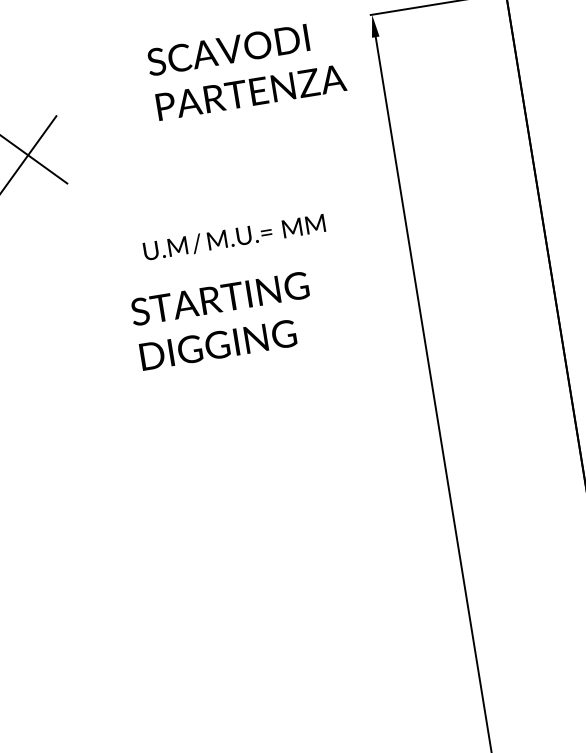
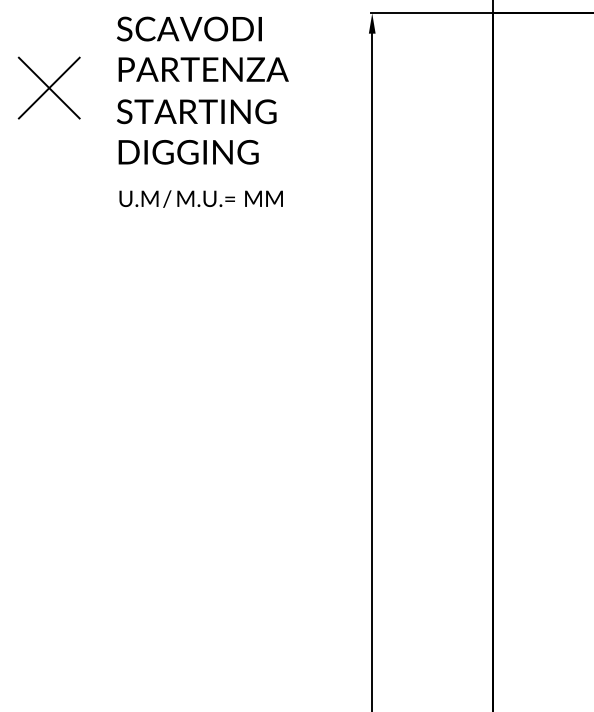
text: (246, 69) -> (202, 48), moved
text: (233, 237) -> (200, 198), moved
text: (223, 320) -> (196, 131), moved

